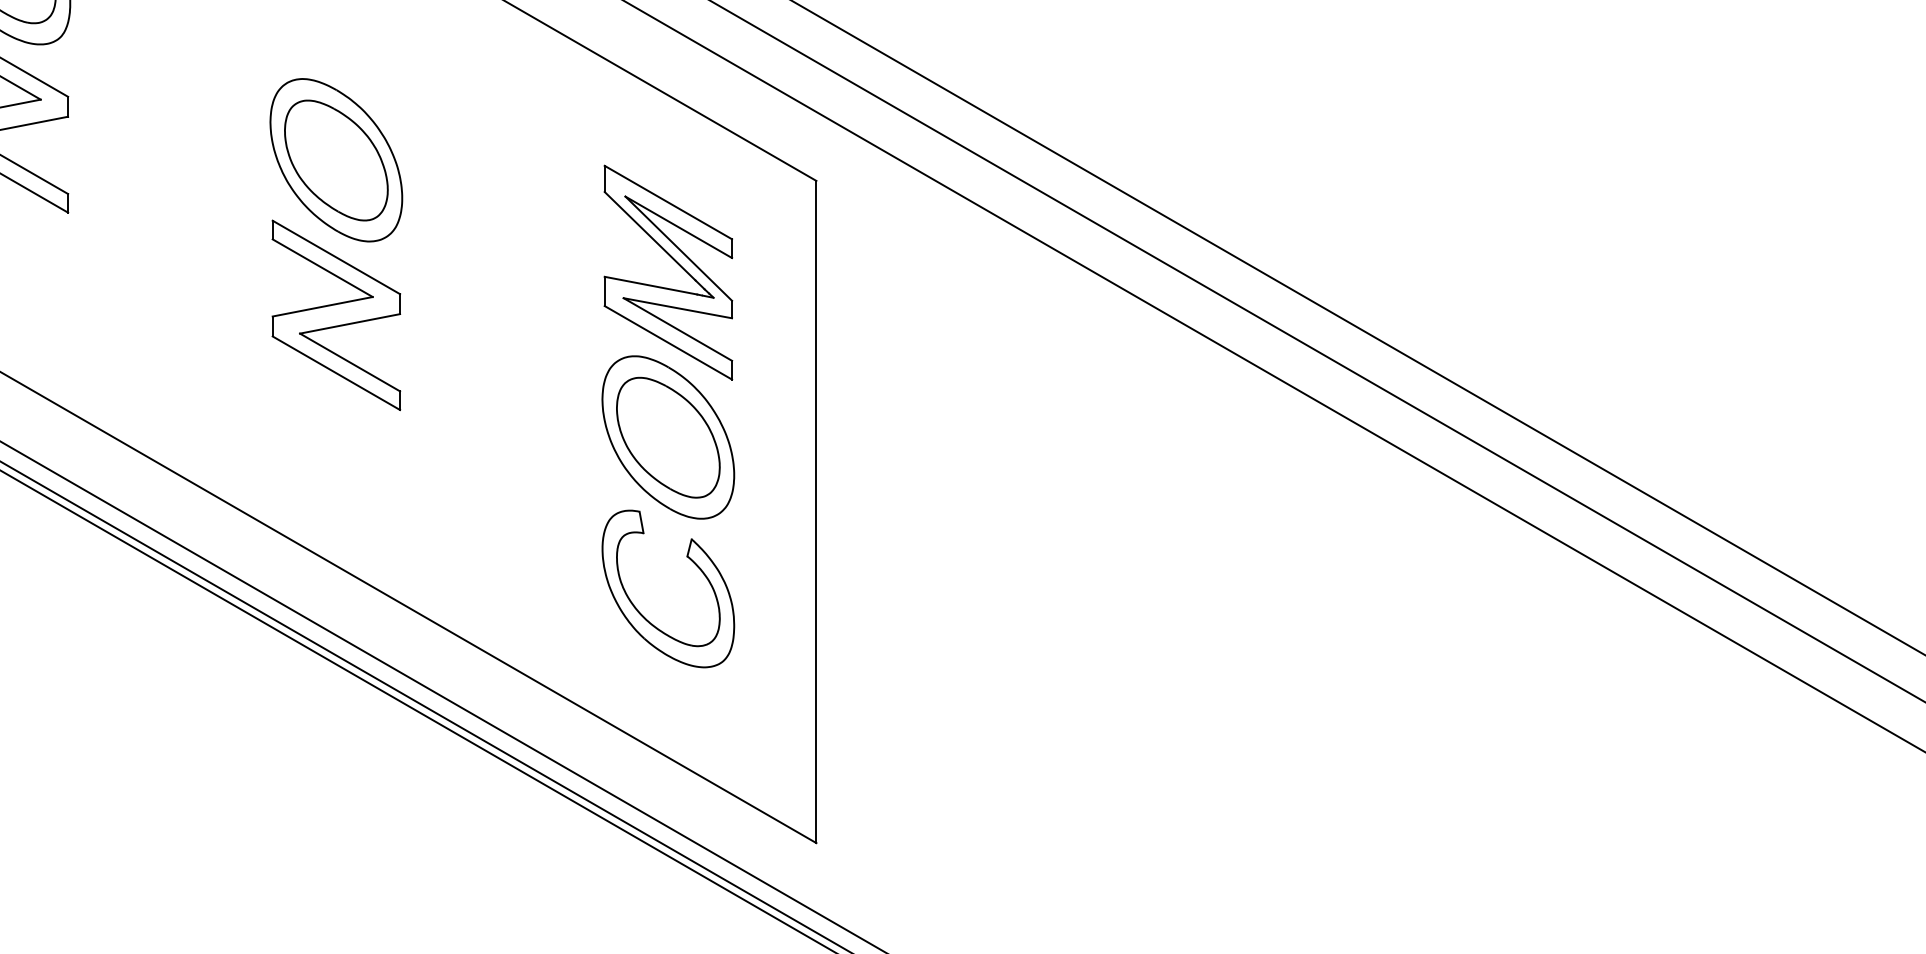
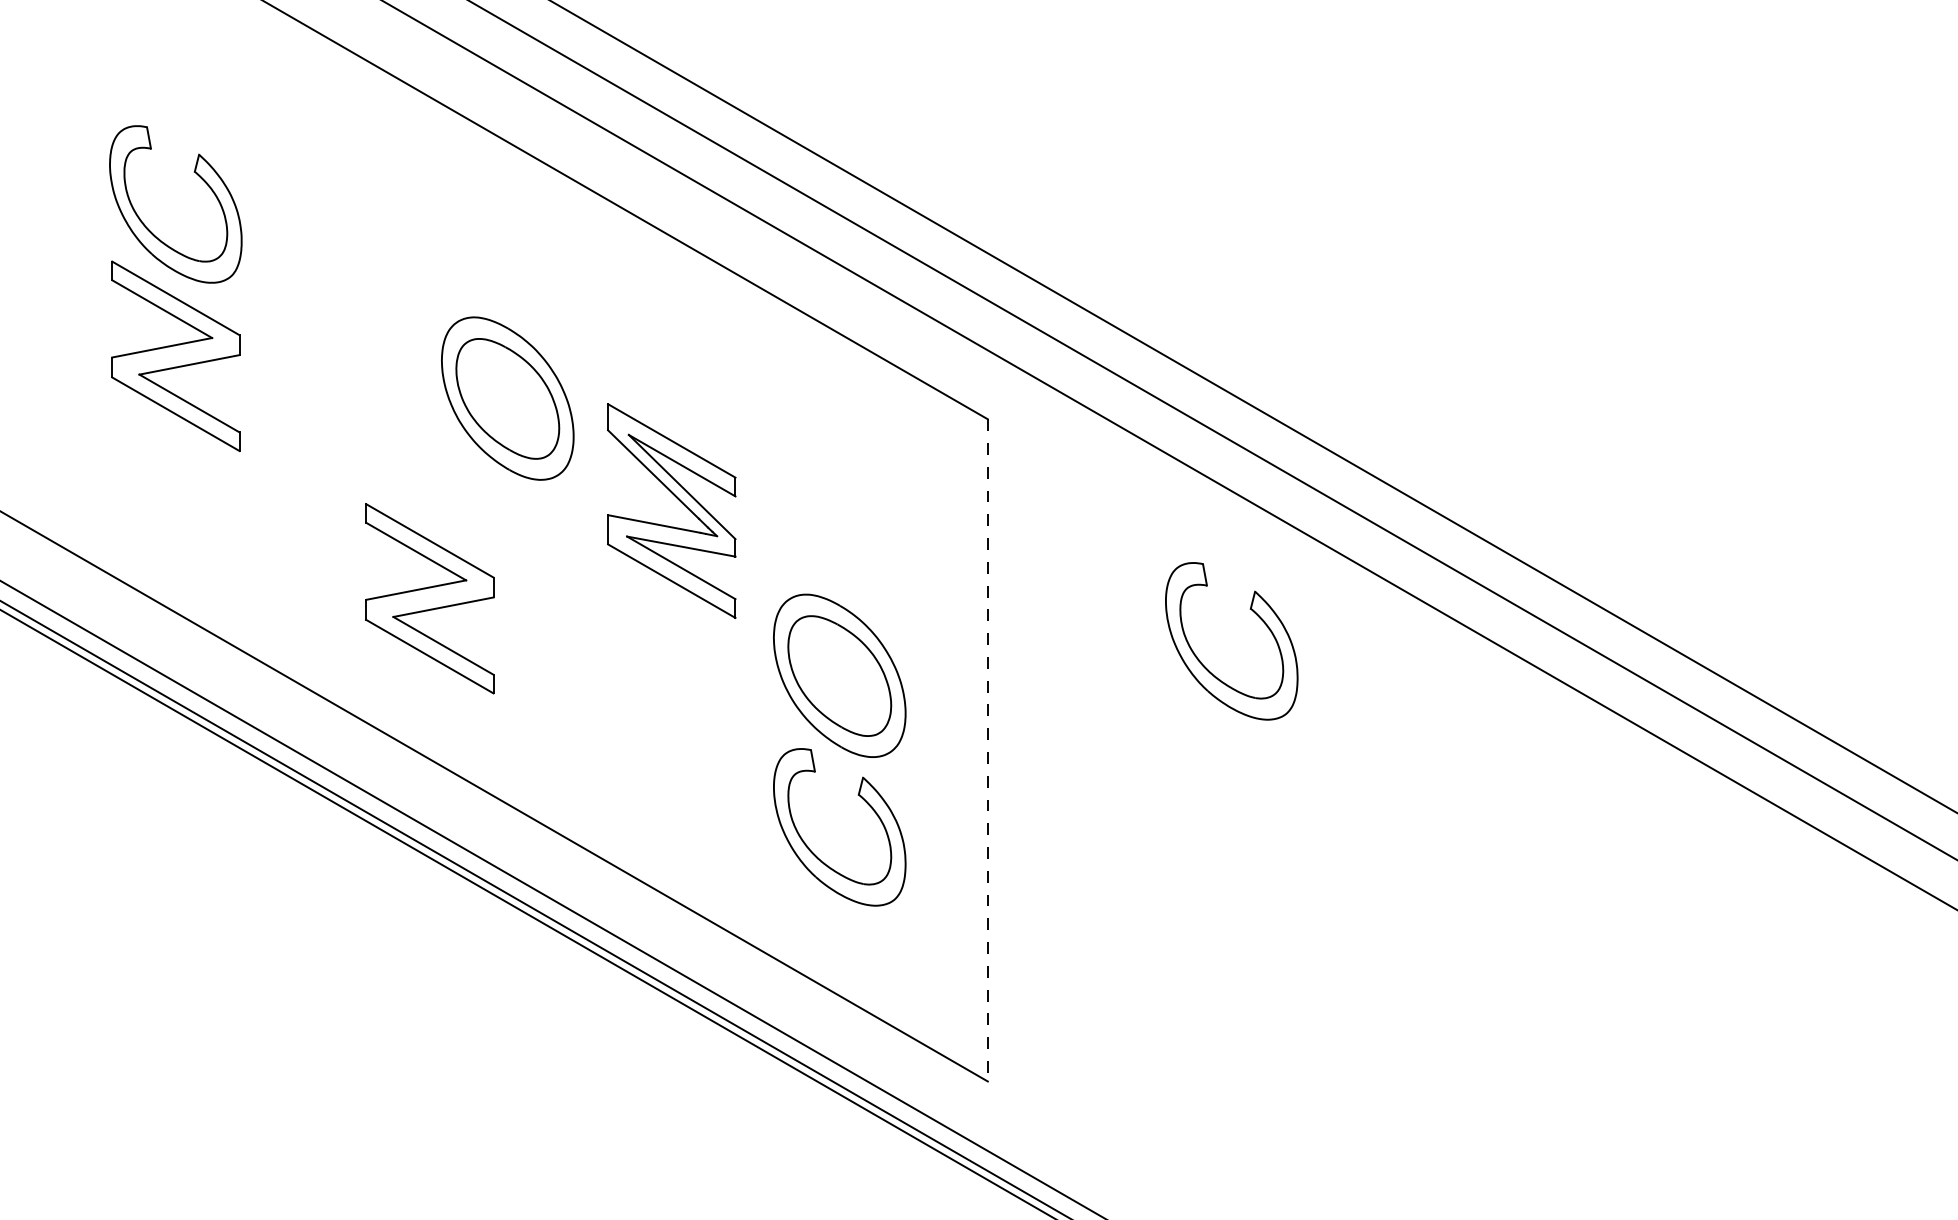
part: (676, 263) -> (679, 501), moved
part: (336, 315) -> (429, 598), moved
part: (1085, 377) -> (1256, 615), added
line: (816, 512) -> (987, 750), solid -> dashed

